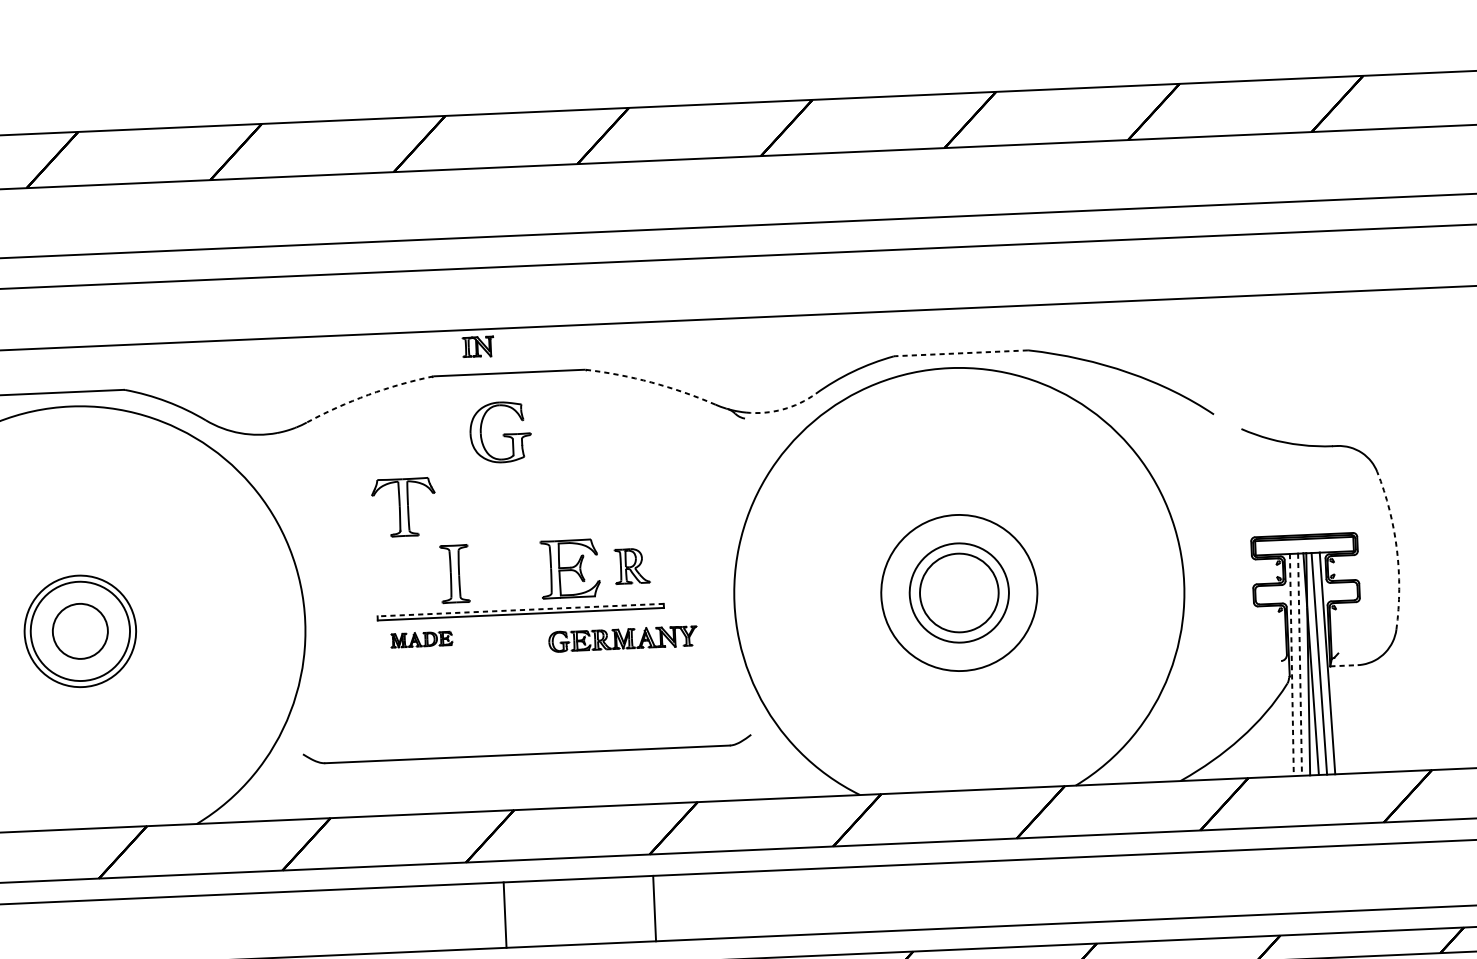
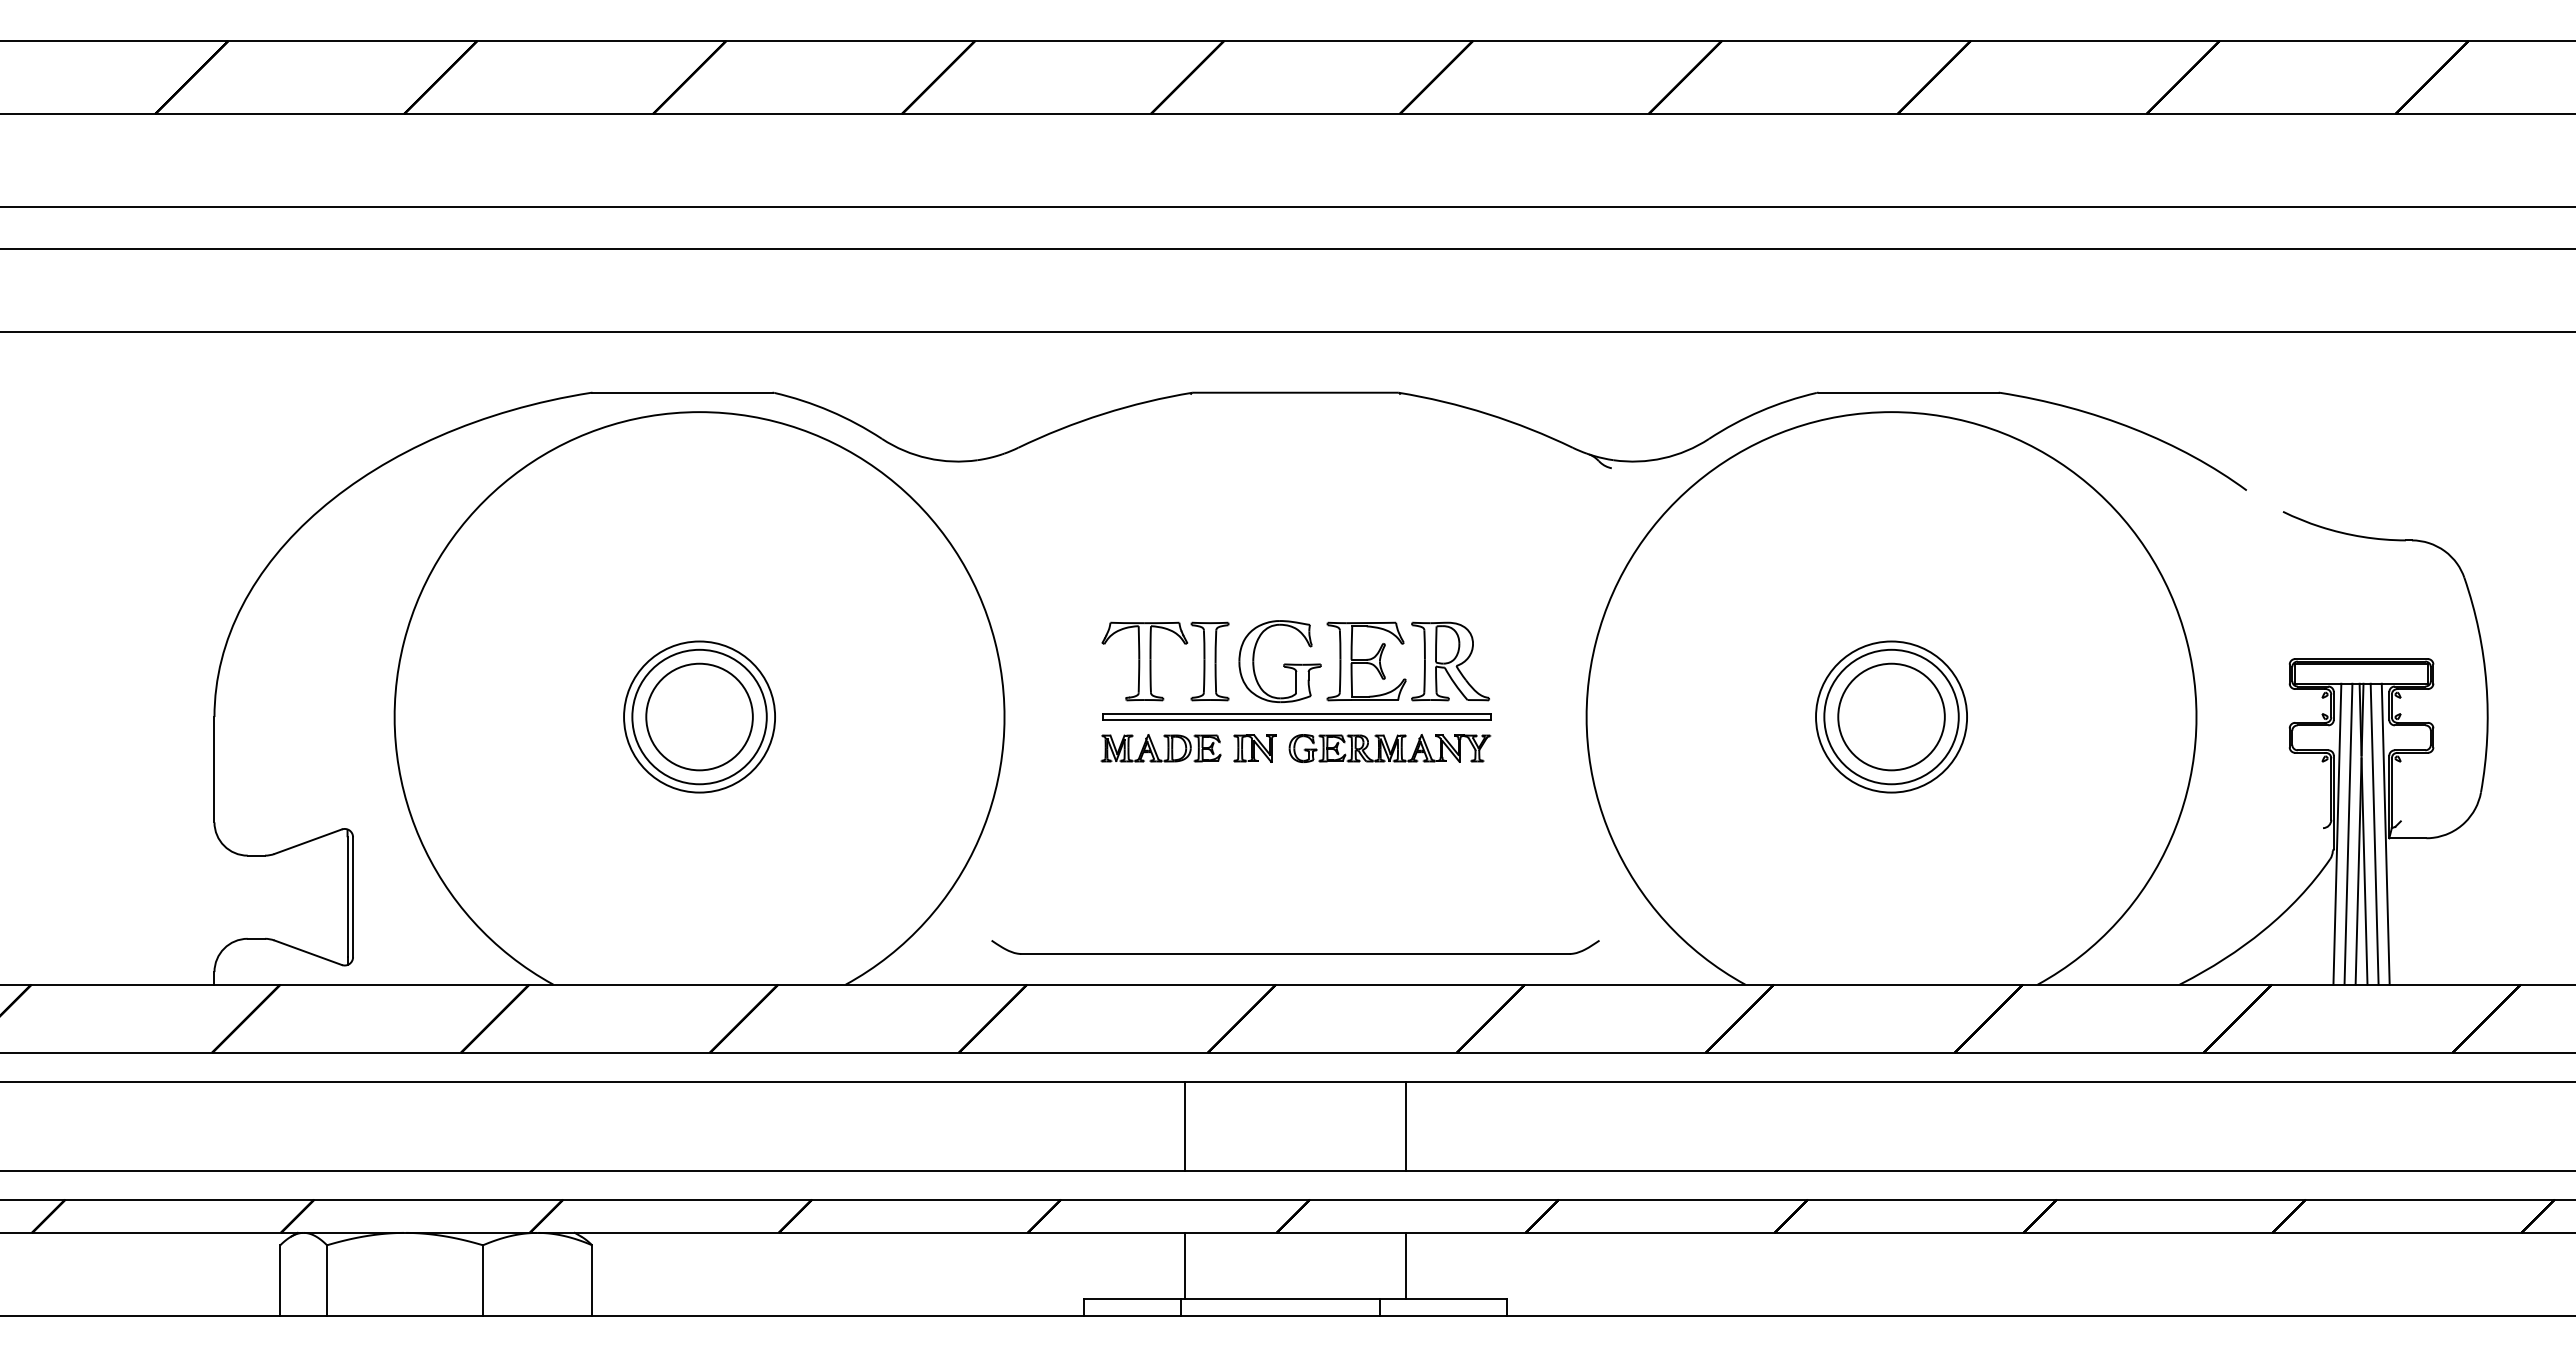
part: (477, 346) -> (1254, 748), moved
line: (961, 353) -> (1908, 392), dashed -> solid
arc: (651, 382) -> (1487, 414), dashed -> solid
arc: (368, 395) -> (1103, 414), dashed -> solid
arc: (782, 409) -> (1663, 458), dashed -> solid
part: (500, 432) -> (1279, 661), moved
part: (403, 507) -> (1144, 661), moved
arc: (1397, 549) -> (2486, 684), dashed -> solid
part: (632, 566) -> (1450, 661), size x1.67
circle: (959, 592) -> (1891, 716), size x0.71
line: (520, 610) -> (1296, 714), dashed -> solid
circle: (80, 630) -> (699, 716), size x1.43
part: (421, 639) -> (1160, 748), size x1.43
part: (622, 639) -> (1389, 748), moved
line: (1300, 664) -> (2348, 834), dashed -> solid
line: (1291, 665) -> (2337, 834), dashed -> solid
line: (1343, 665) -> (2407, 838), dashed -> solid
part: (527, 749) -> (1295, 947), moved
line: (654, 908) -> (1406, 1125), moved
line: (504, 914) -> (1184, 1125), moved

